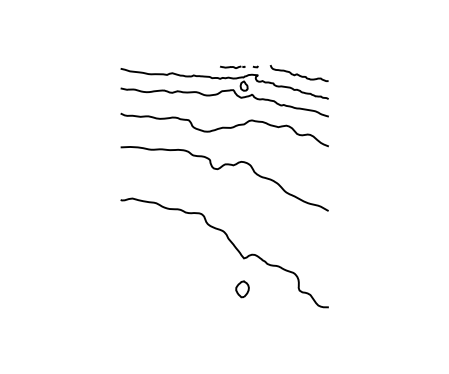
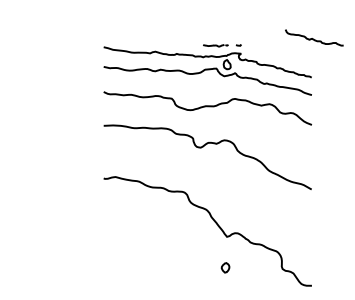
curve: (297, 73) -> (312, 37), moved
part: (242, 289) -> (225, 267), size x0.6

